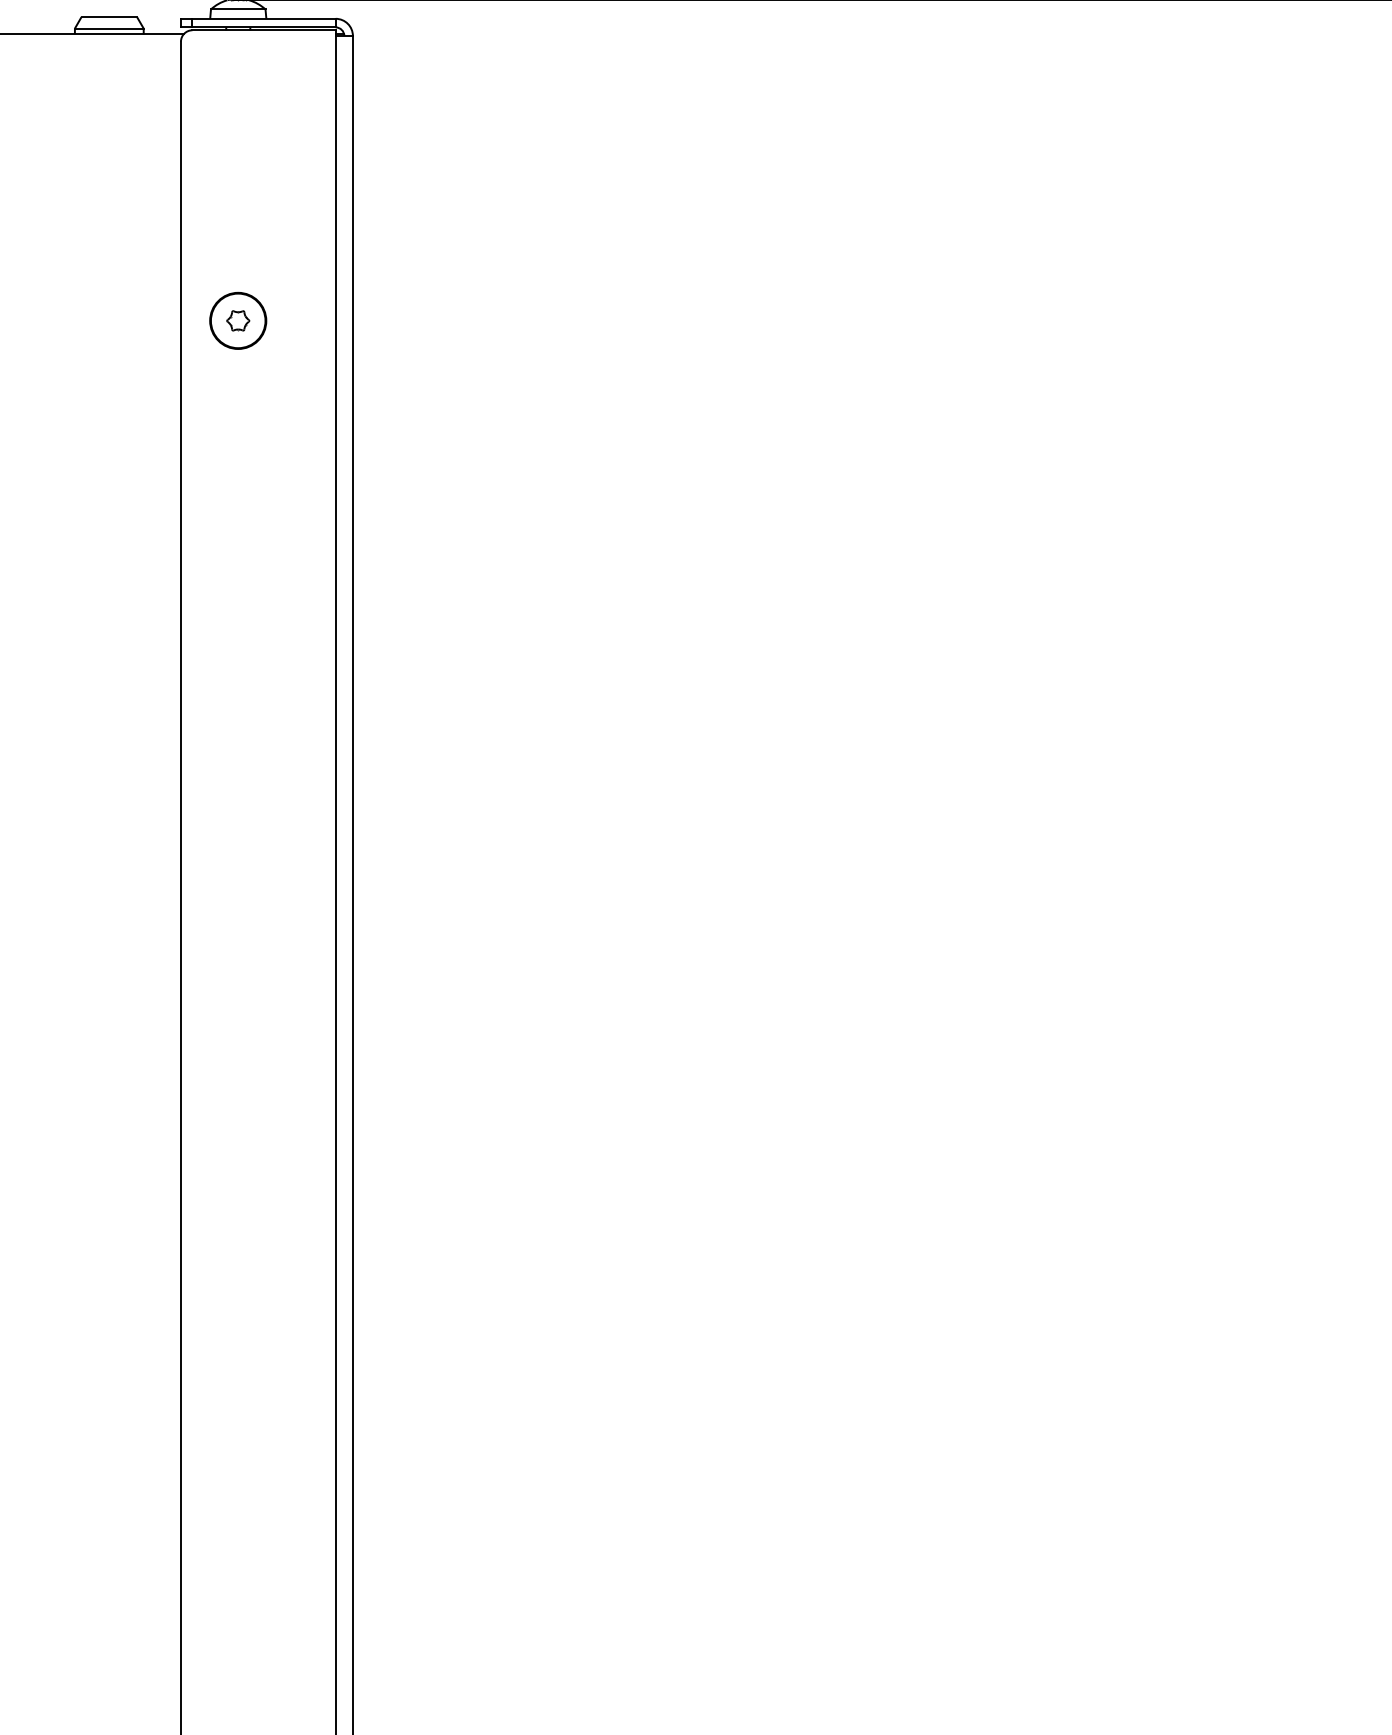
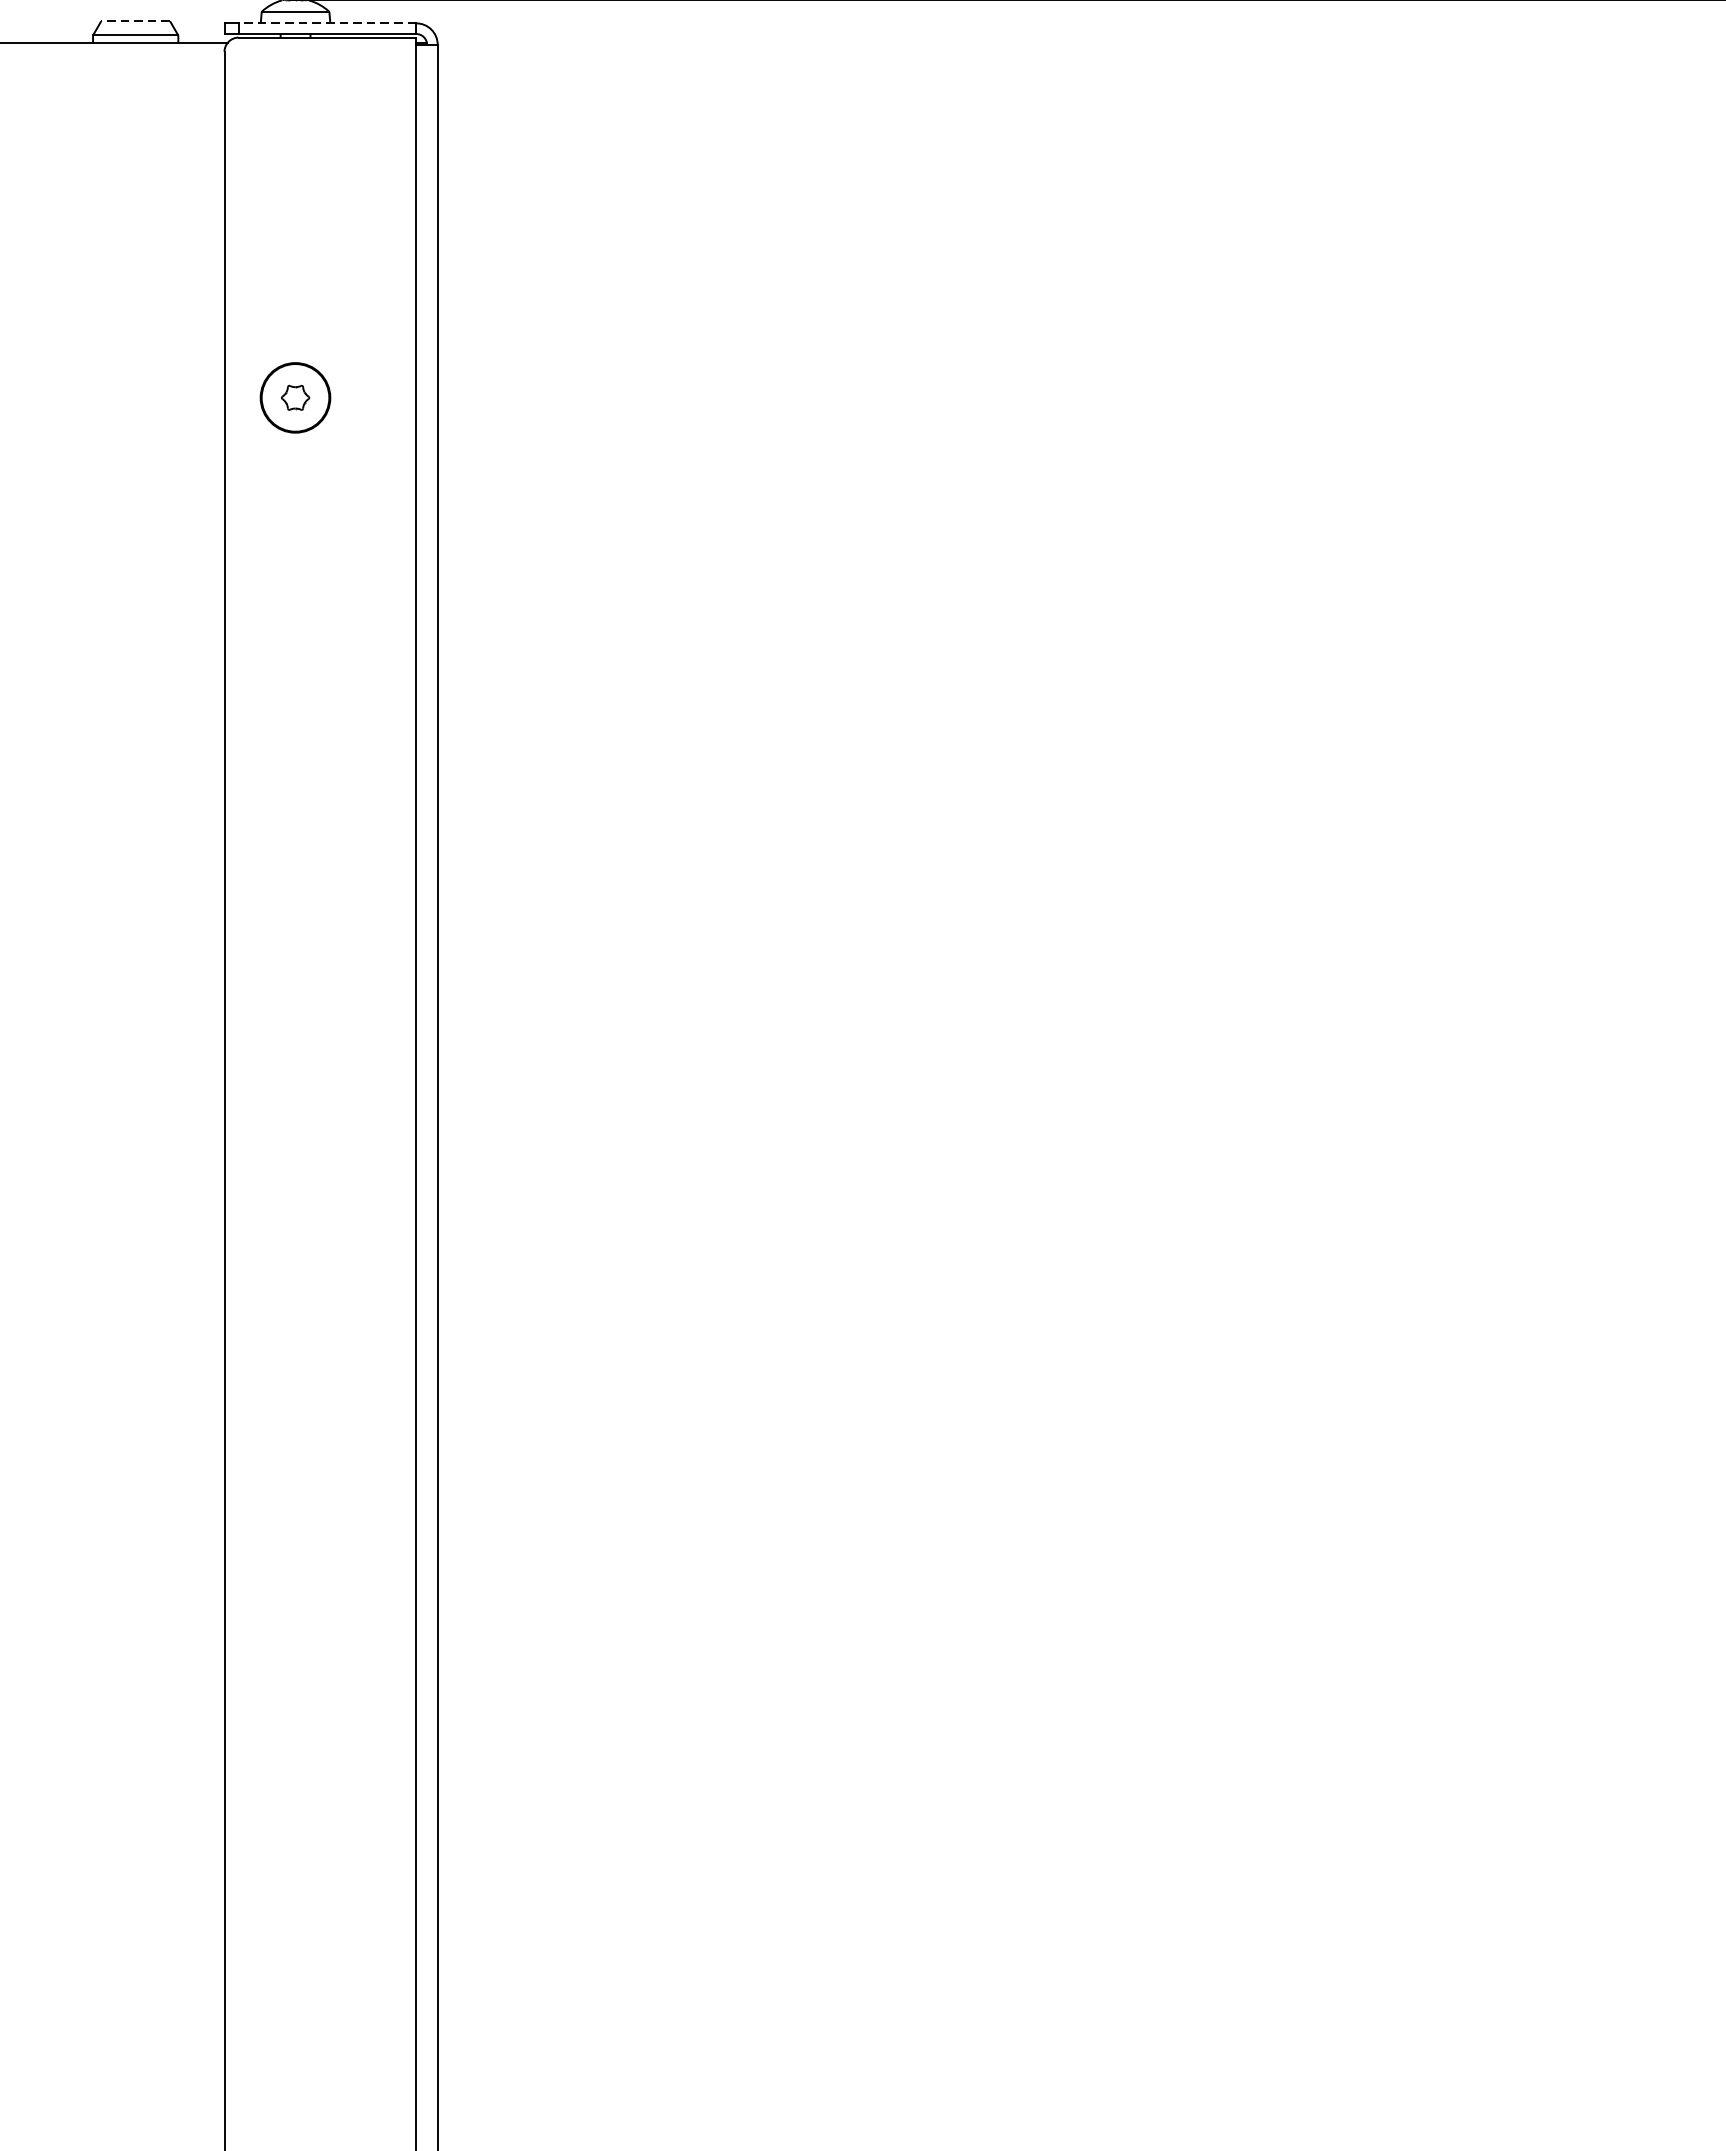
line: (109, 17) -> (135, 21), solid -> dashed
line: (264, 18) -> (328, 22), solid -> dashed

